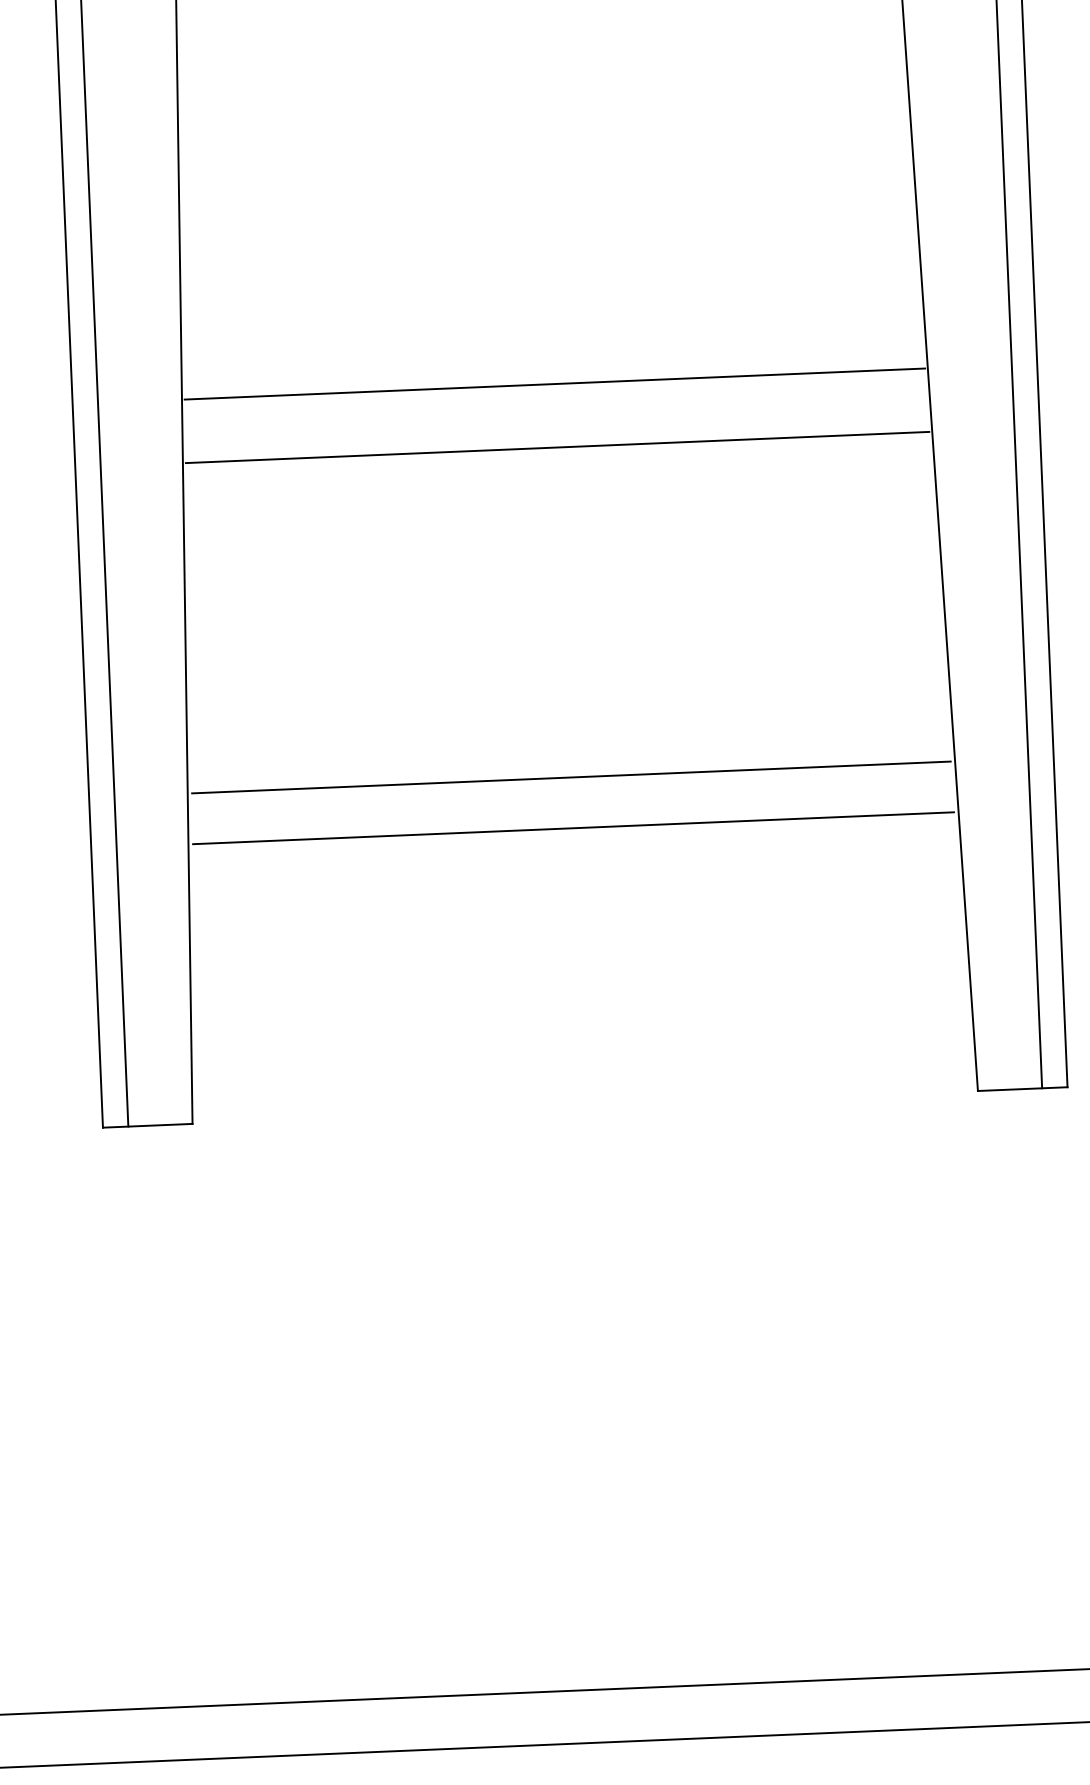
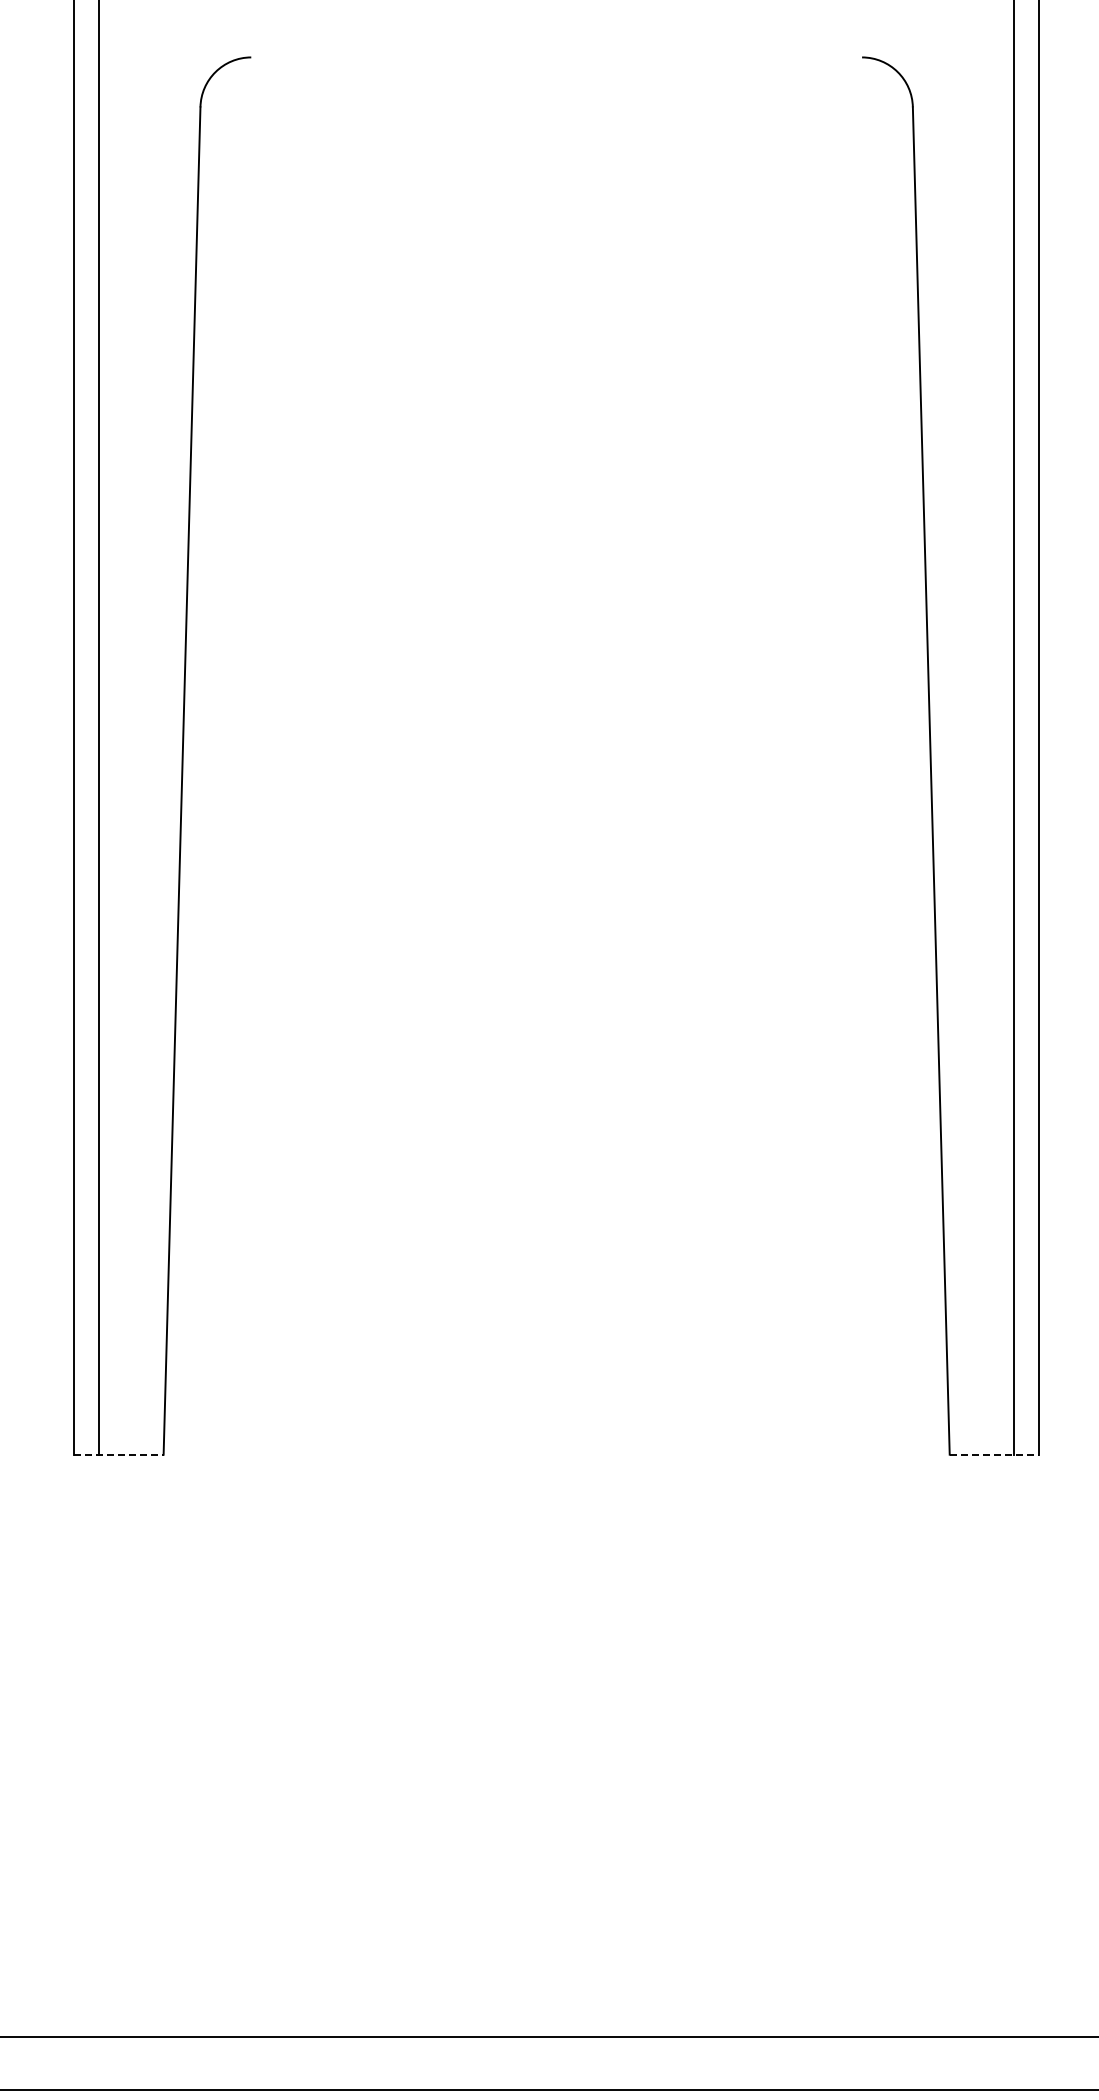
line: (554, 383) -> (556, 730), removed
line: (557, 447) -> (556, 794), removed
line: (571, 777) -> (556, 1124), removed
line: (573, 828) -> (556, 1175), removed
line: (1022, 1088) -> (994, 1454), solid -> dashed
line: (147, 1125) -> (118, 1454), solid -> dashed

